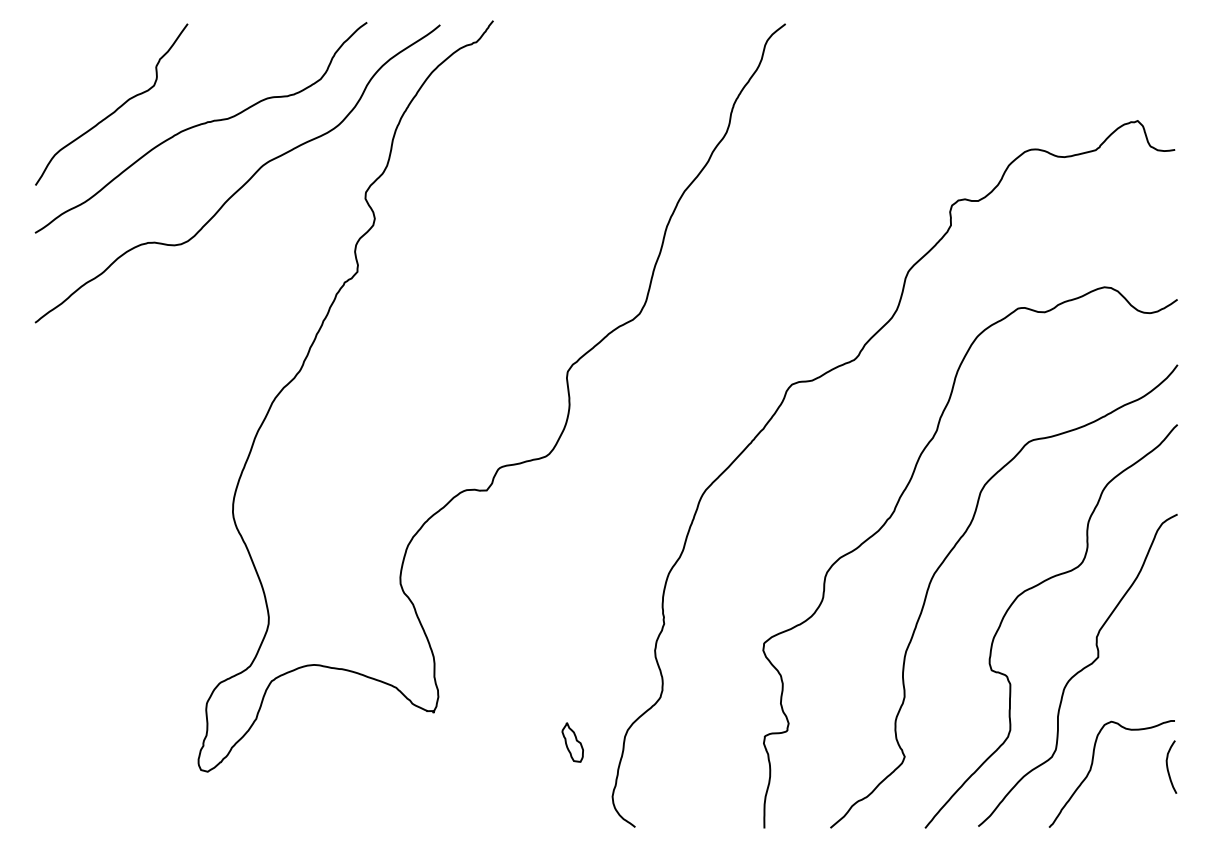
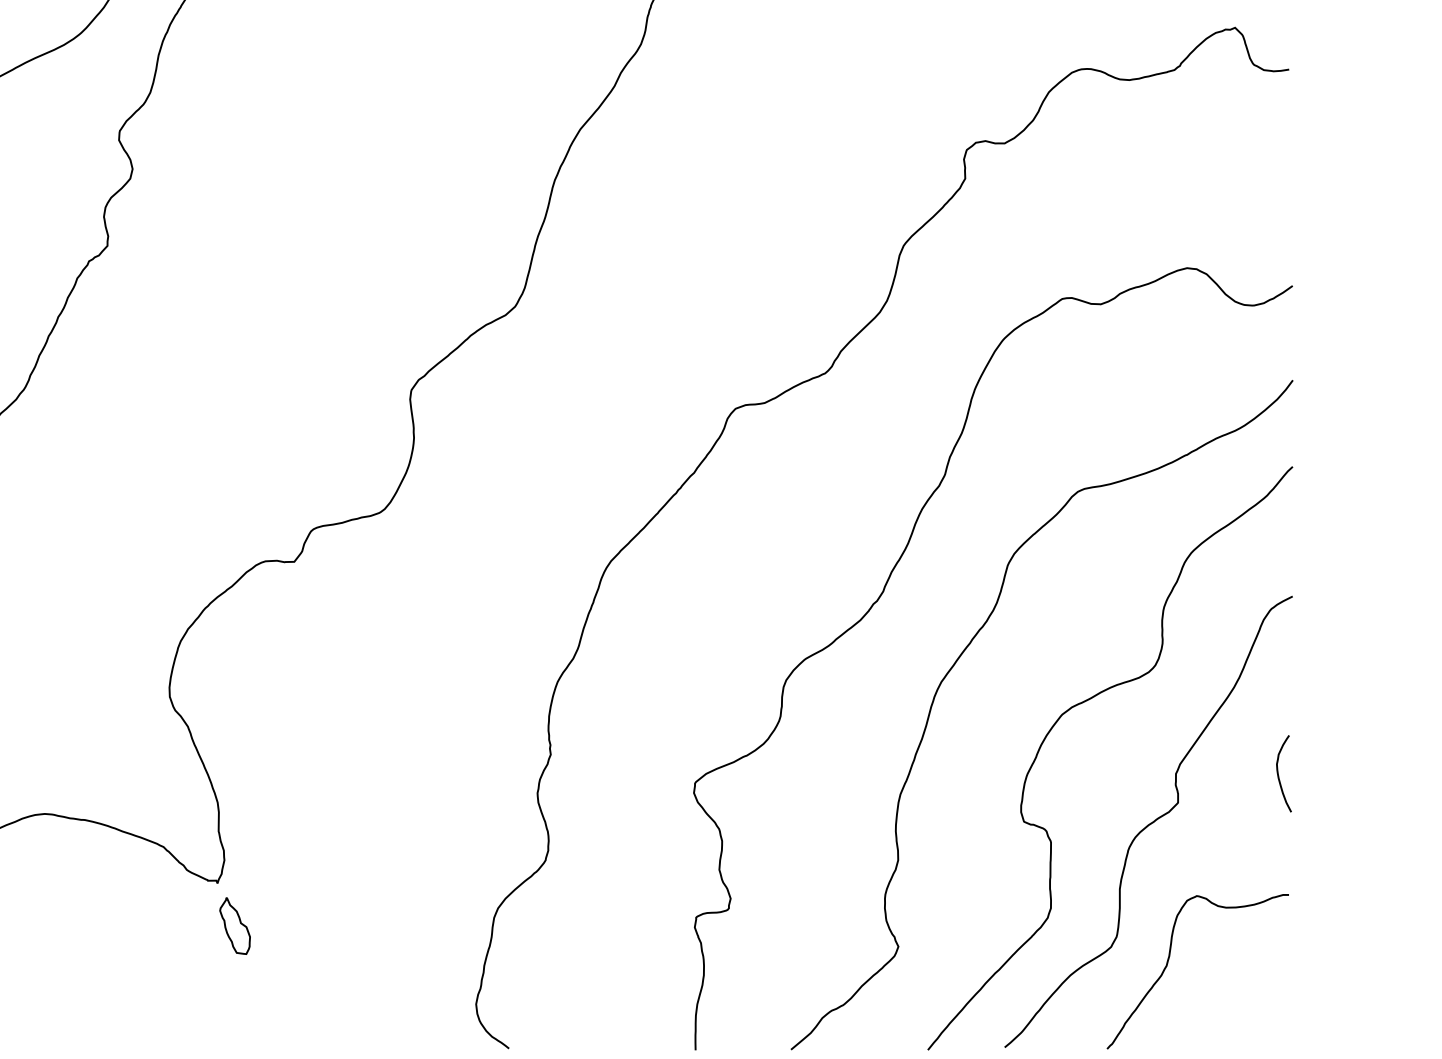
part: (572, 742) -> (234, 926), moved
curve: (1168, 766) -> (1279, 772), moved

